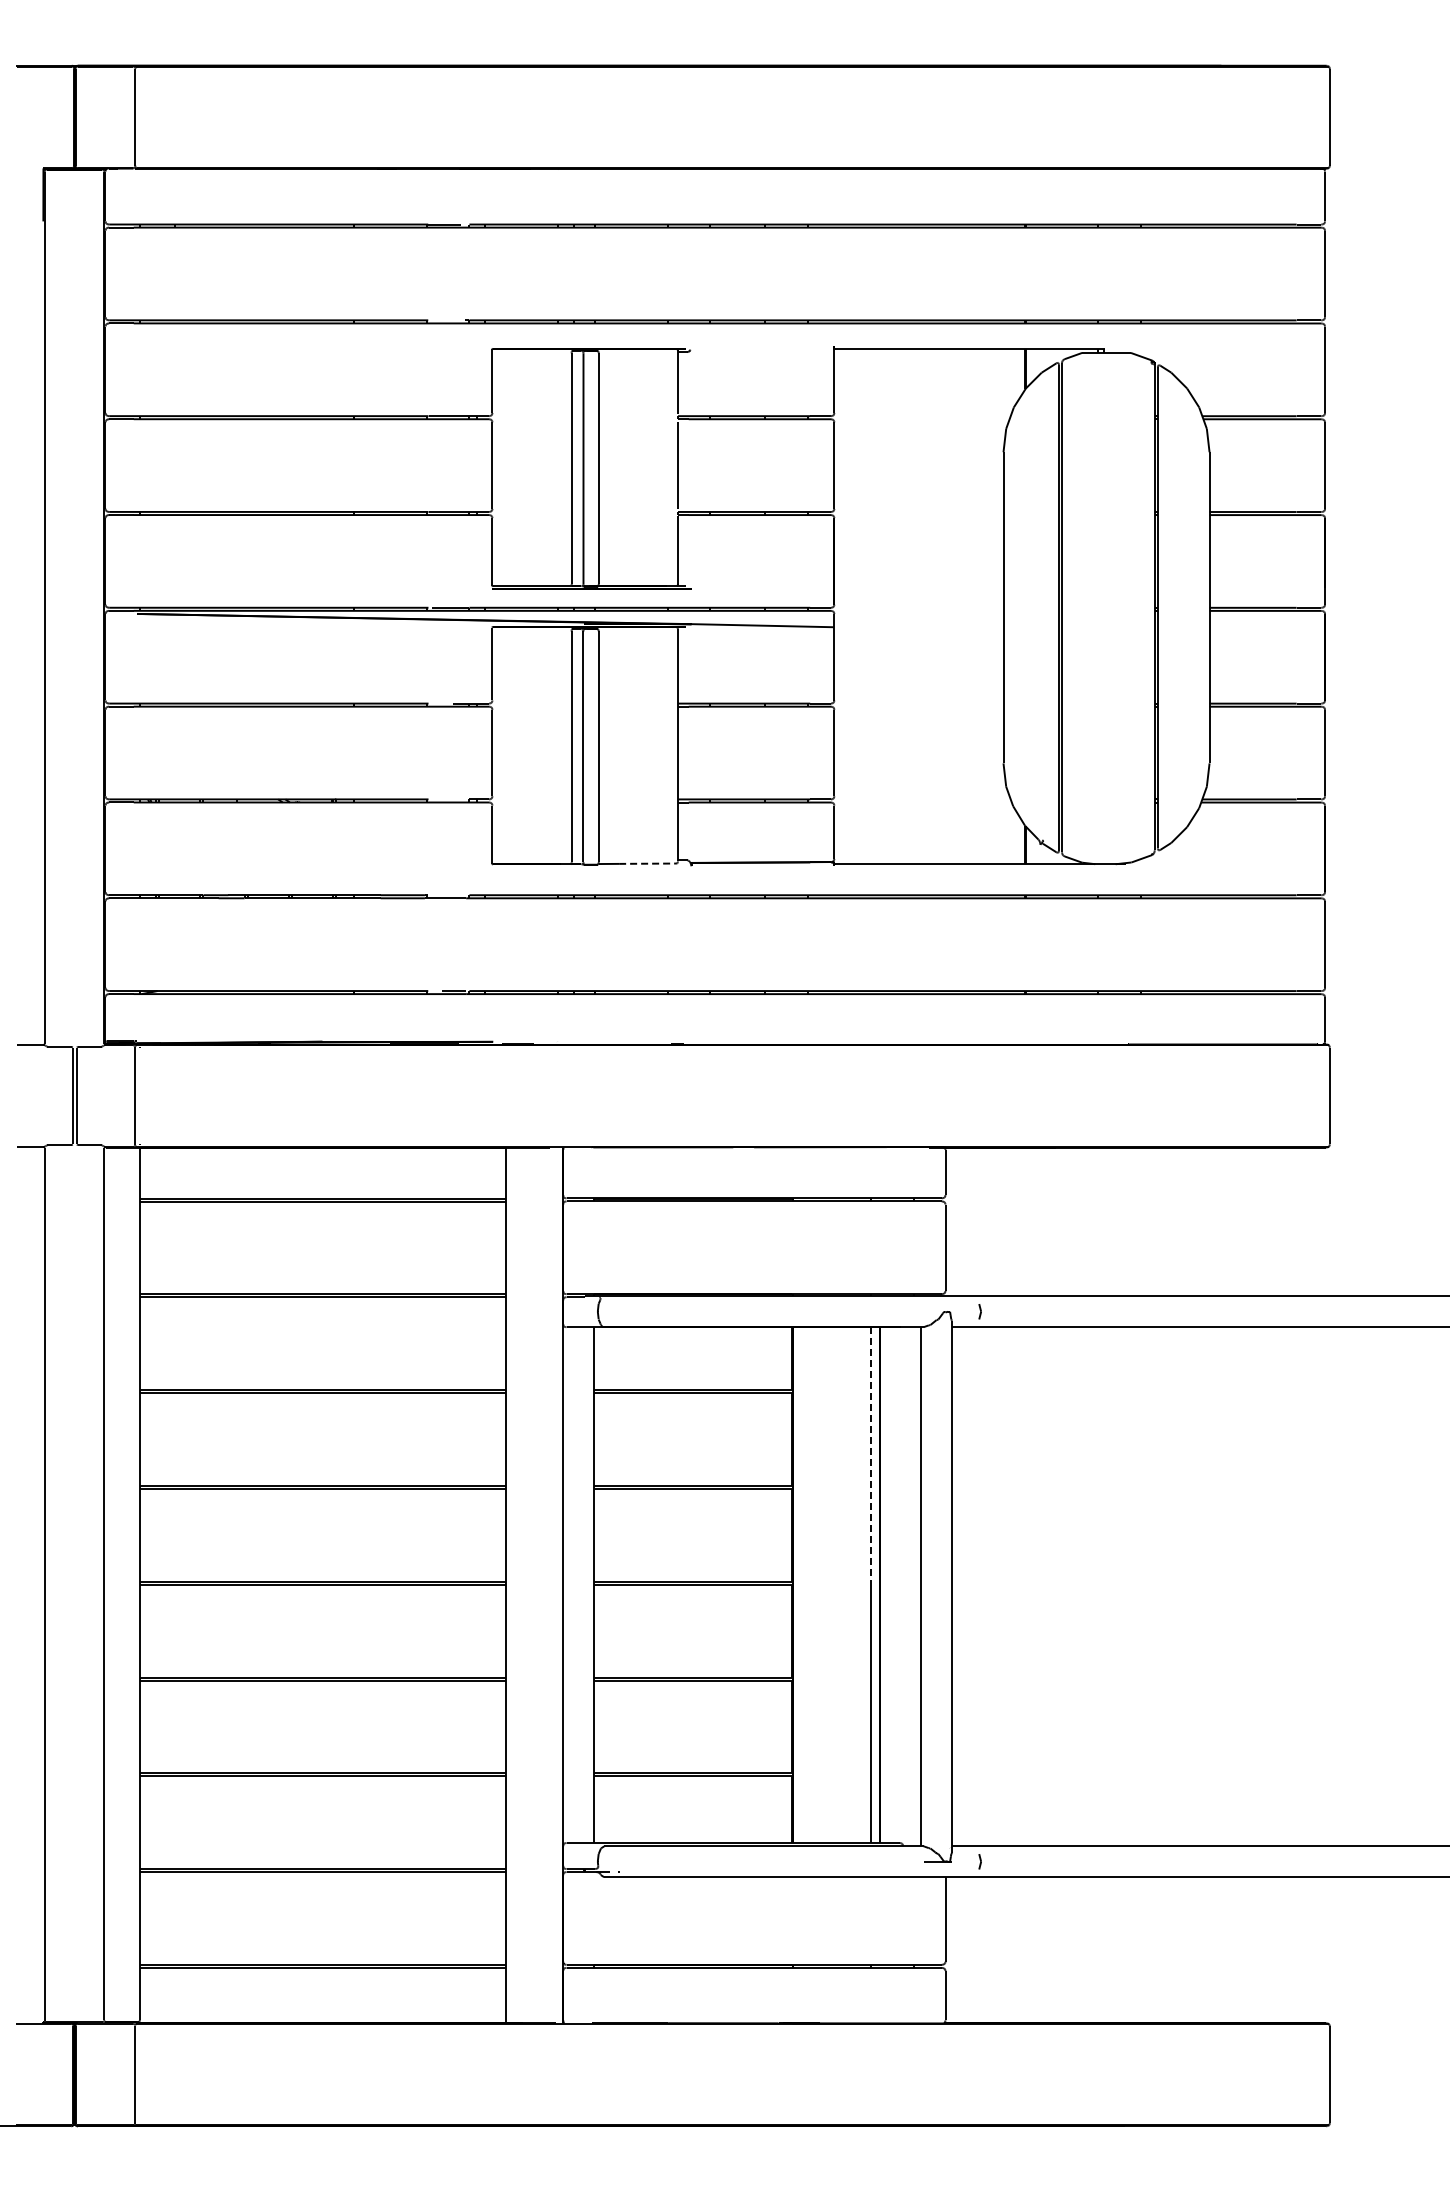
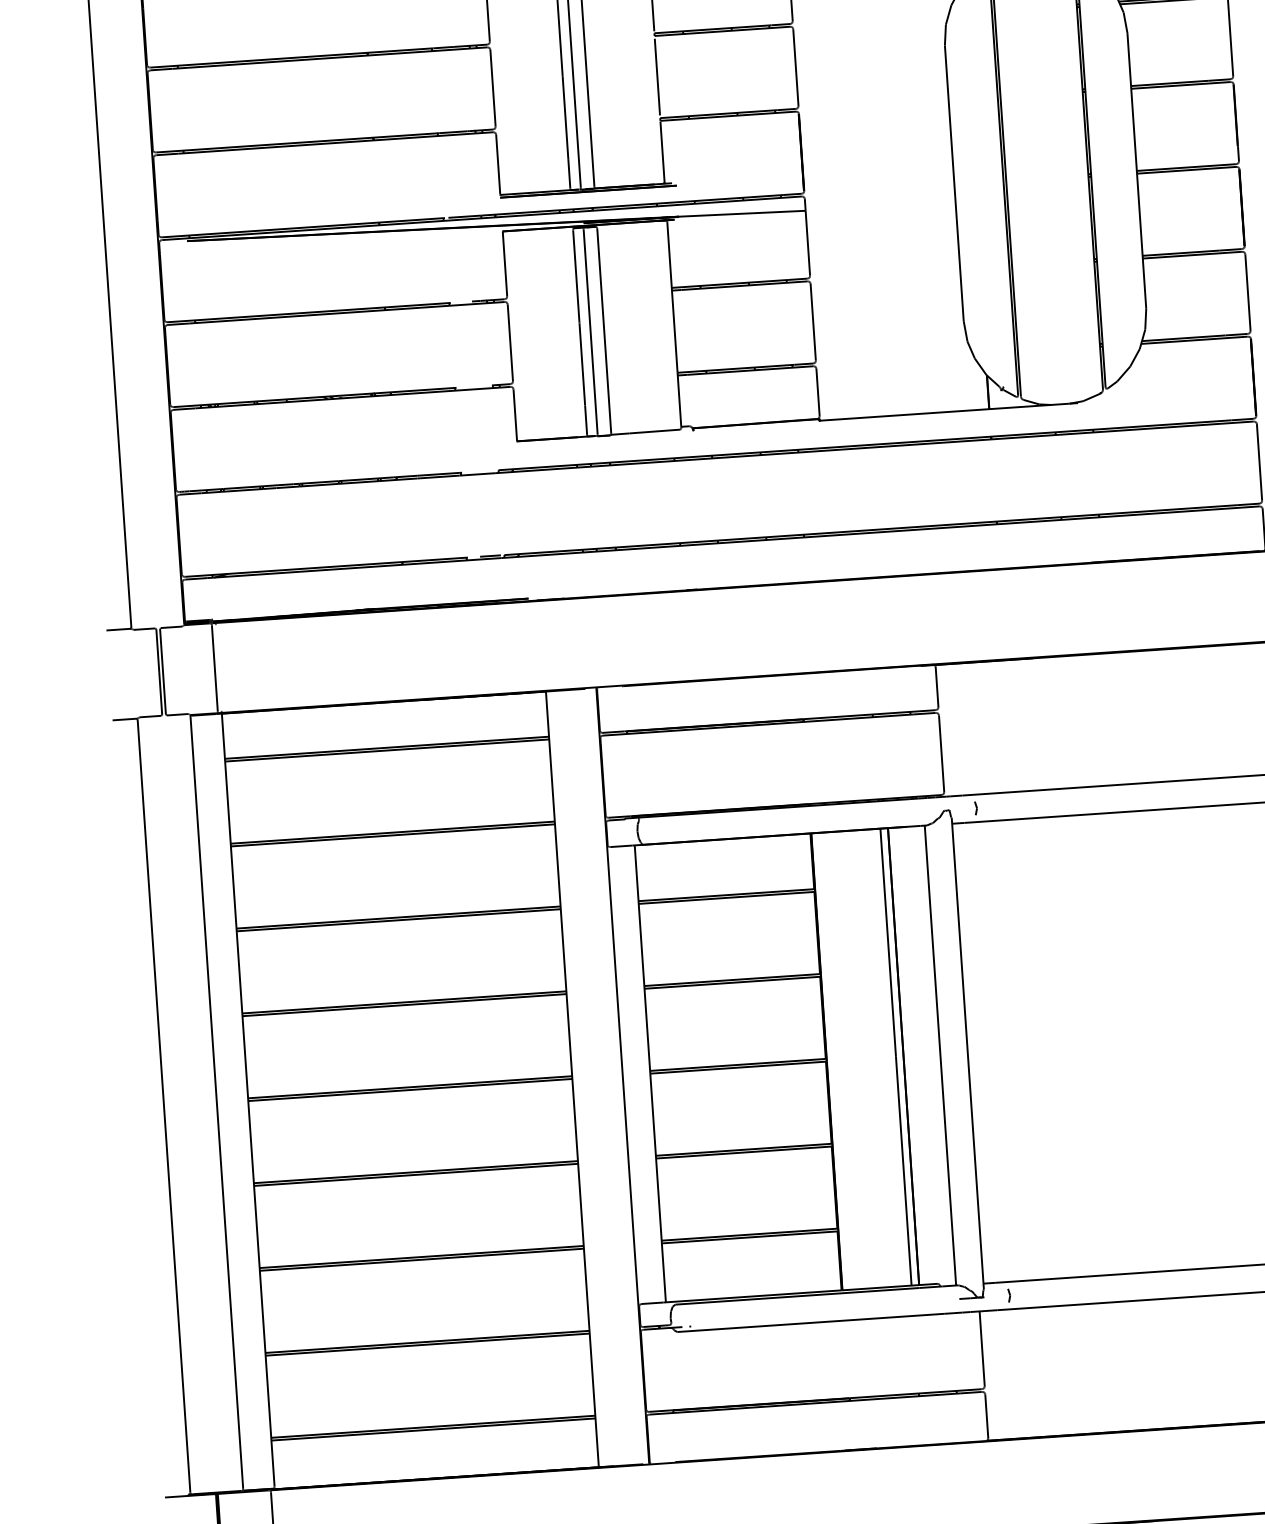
line: (648, 863) -> (655, 431), dashed -> solid
line: (871, 1455) -> (888, 942), dashed -> solid

